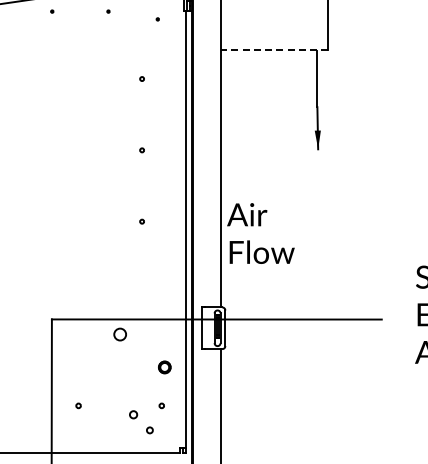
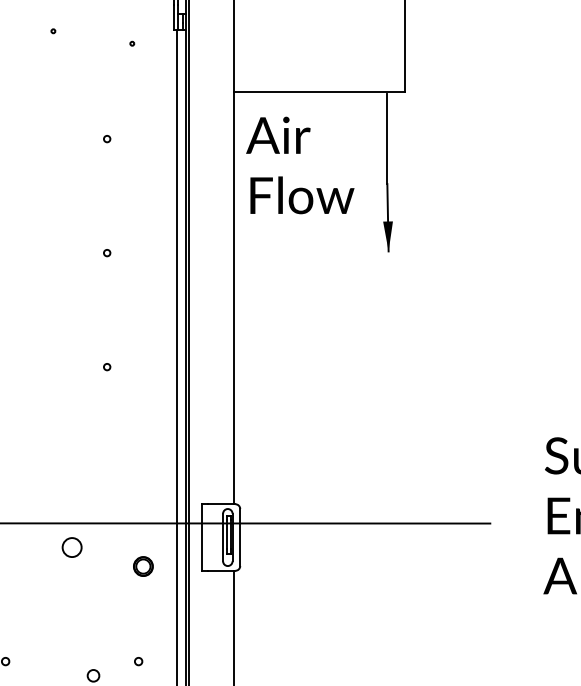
line: (274, 49) -> (318, 91), dashed -> solid
text: (260, 233) -> (299, 165), moved
part: (164, 367) -> (142, 566), moved

